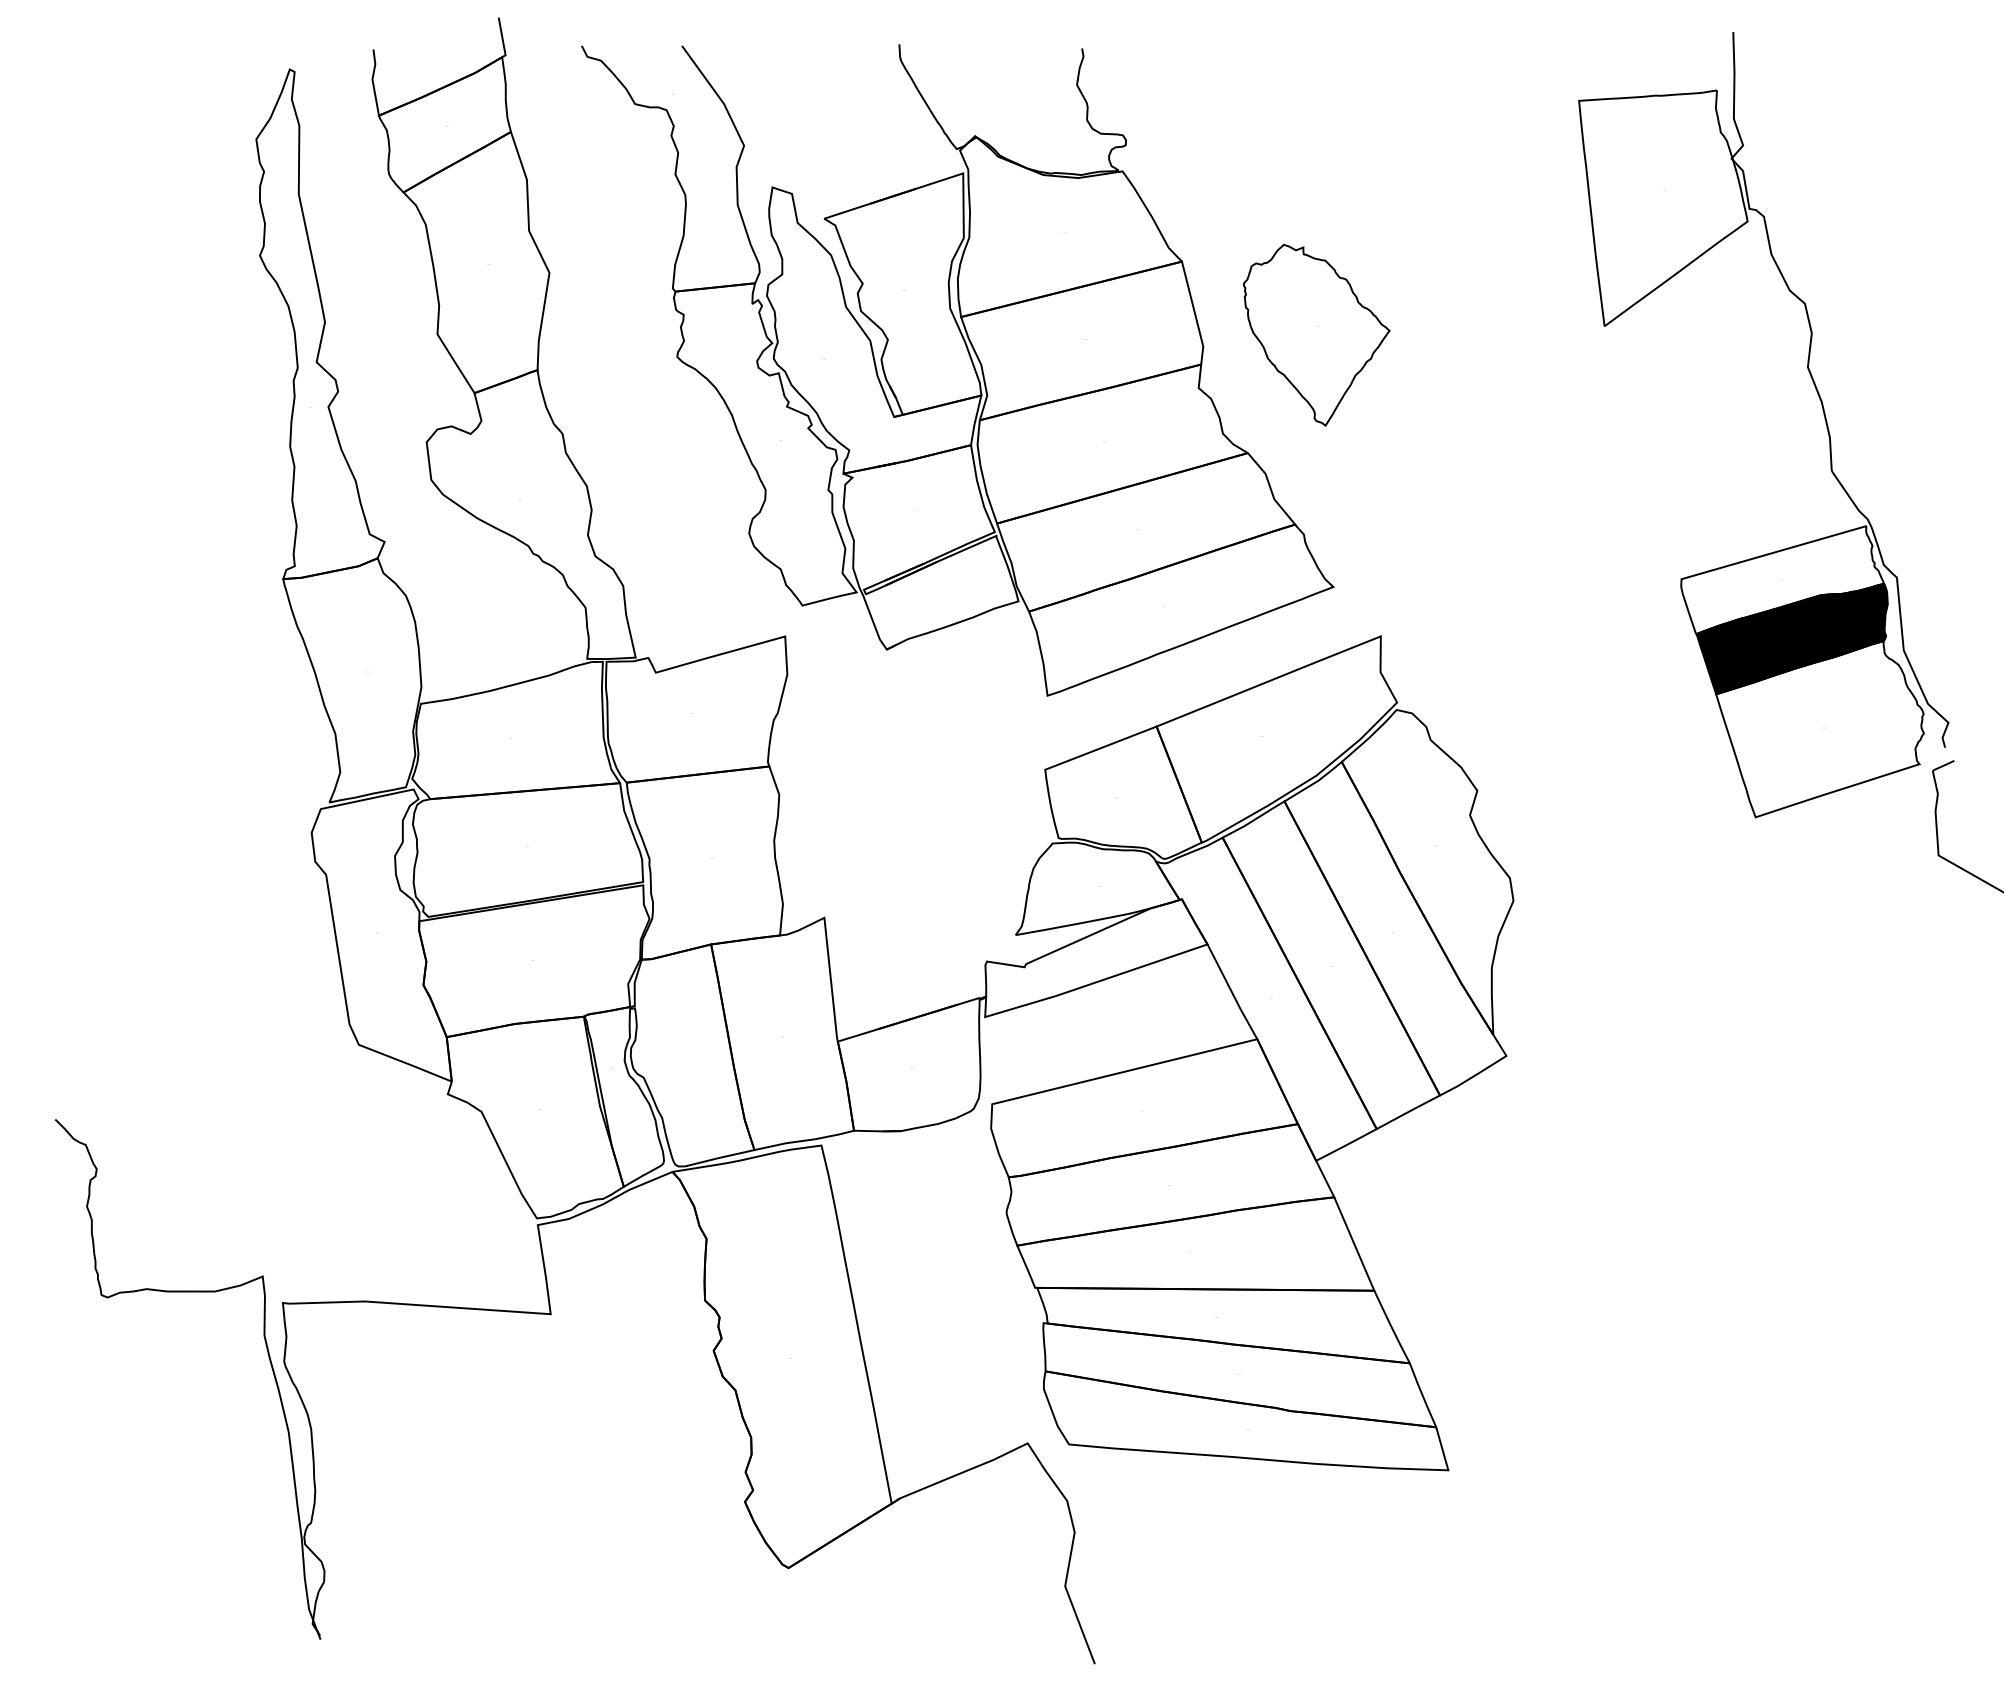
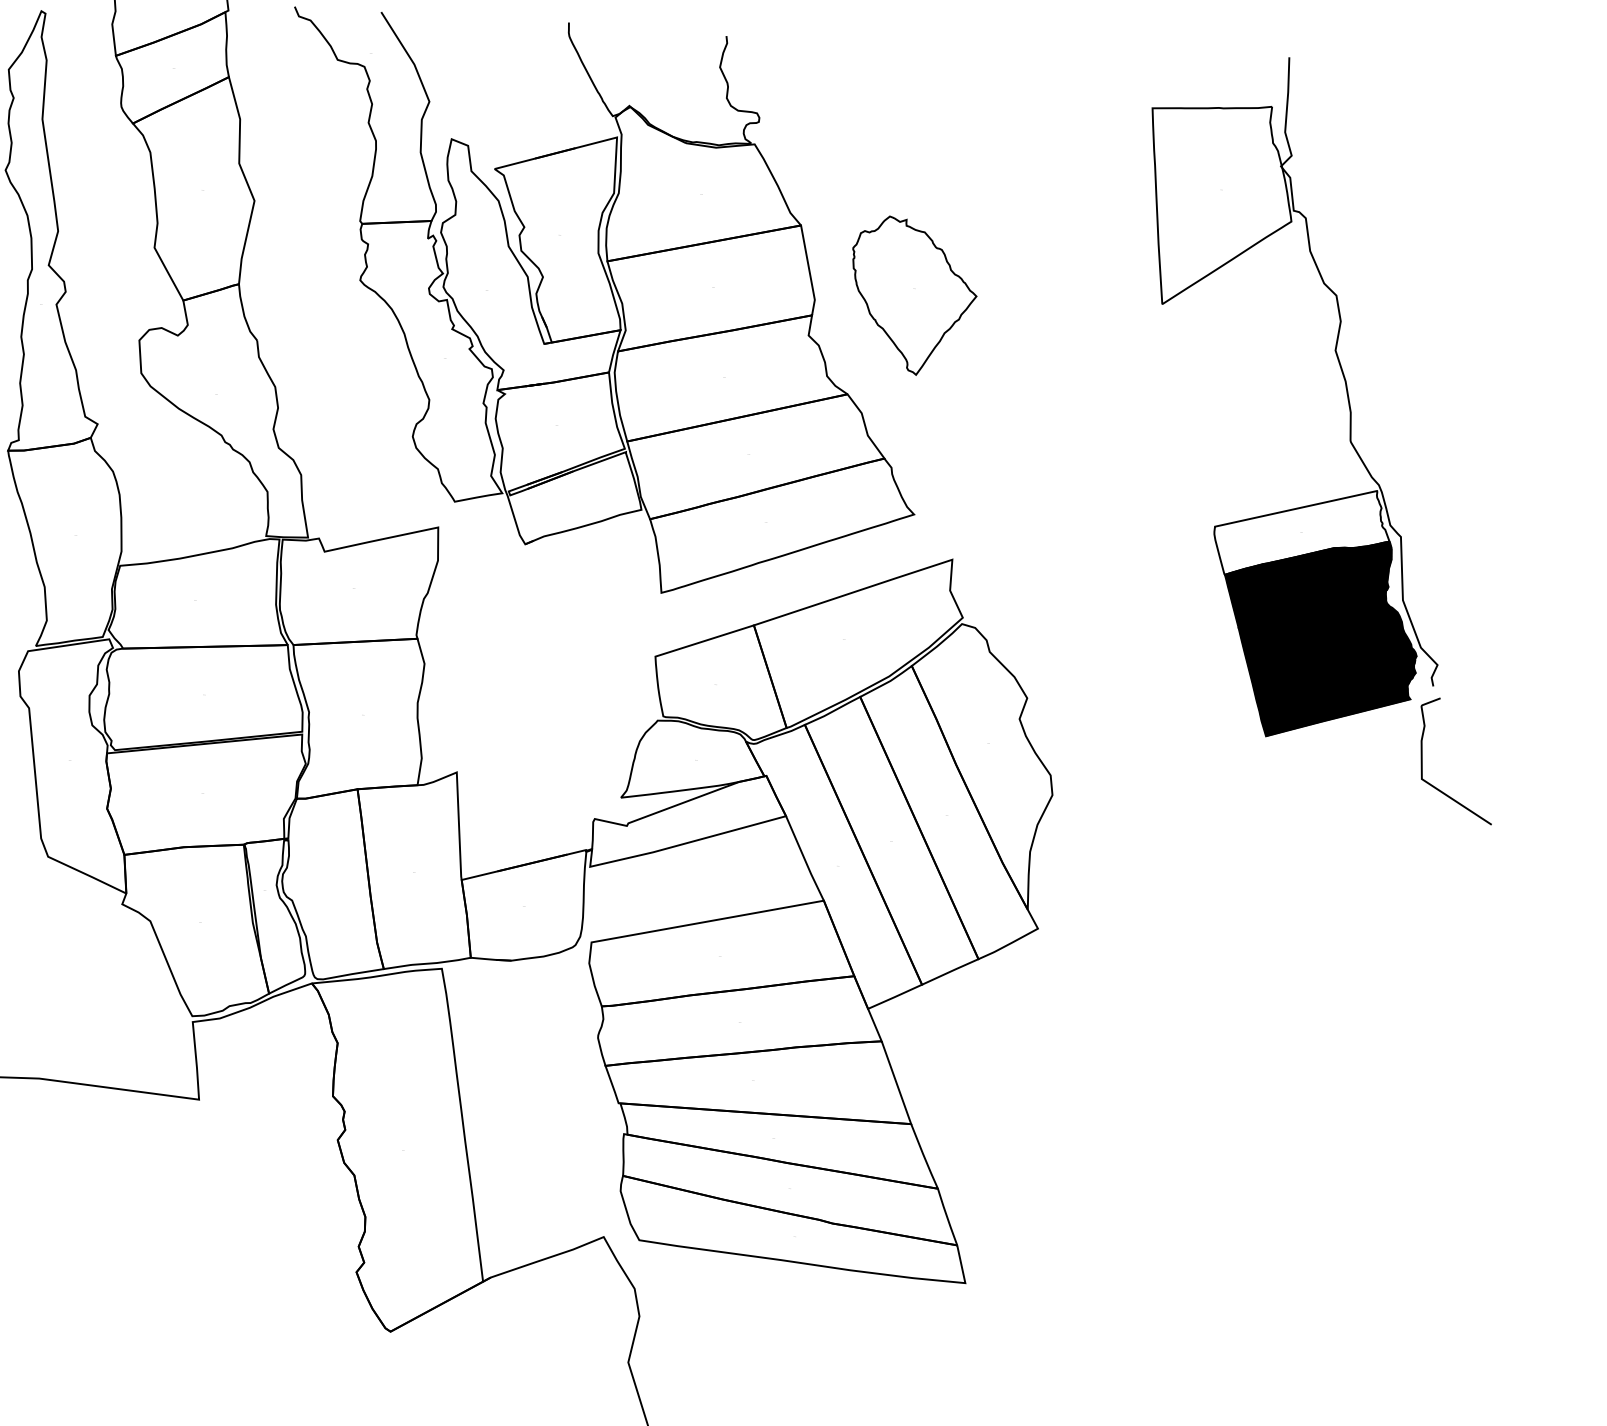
hatch: (1819, 729) -> (1325, 663), added

